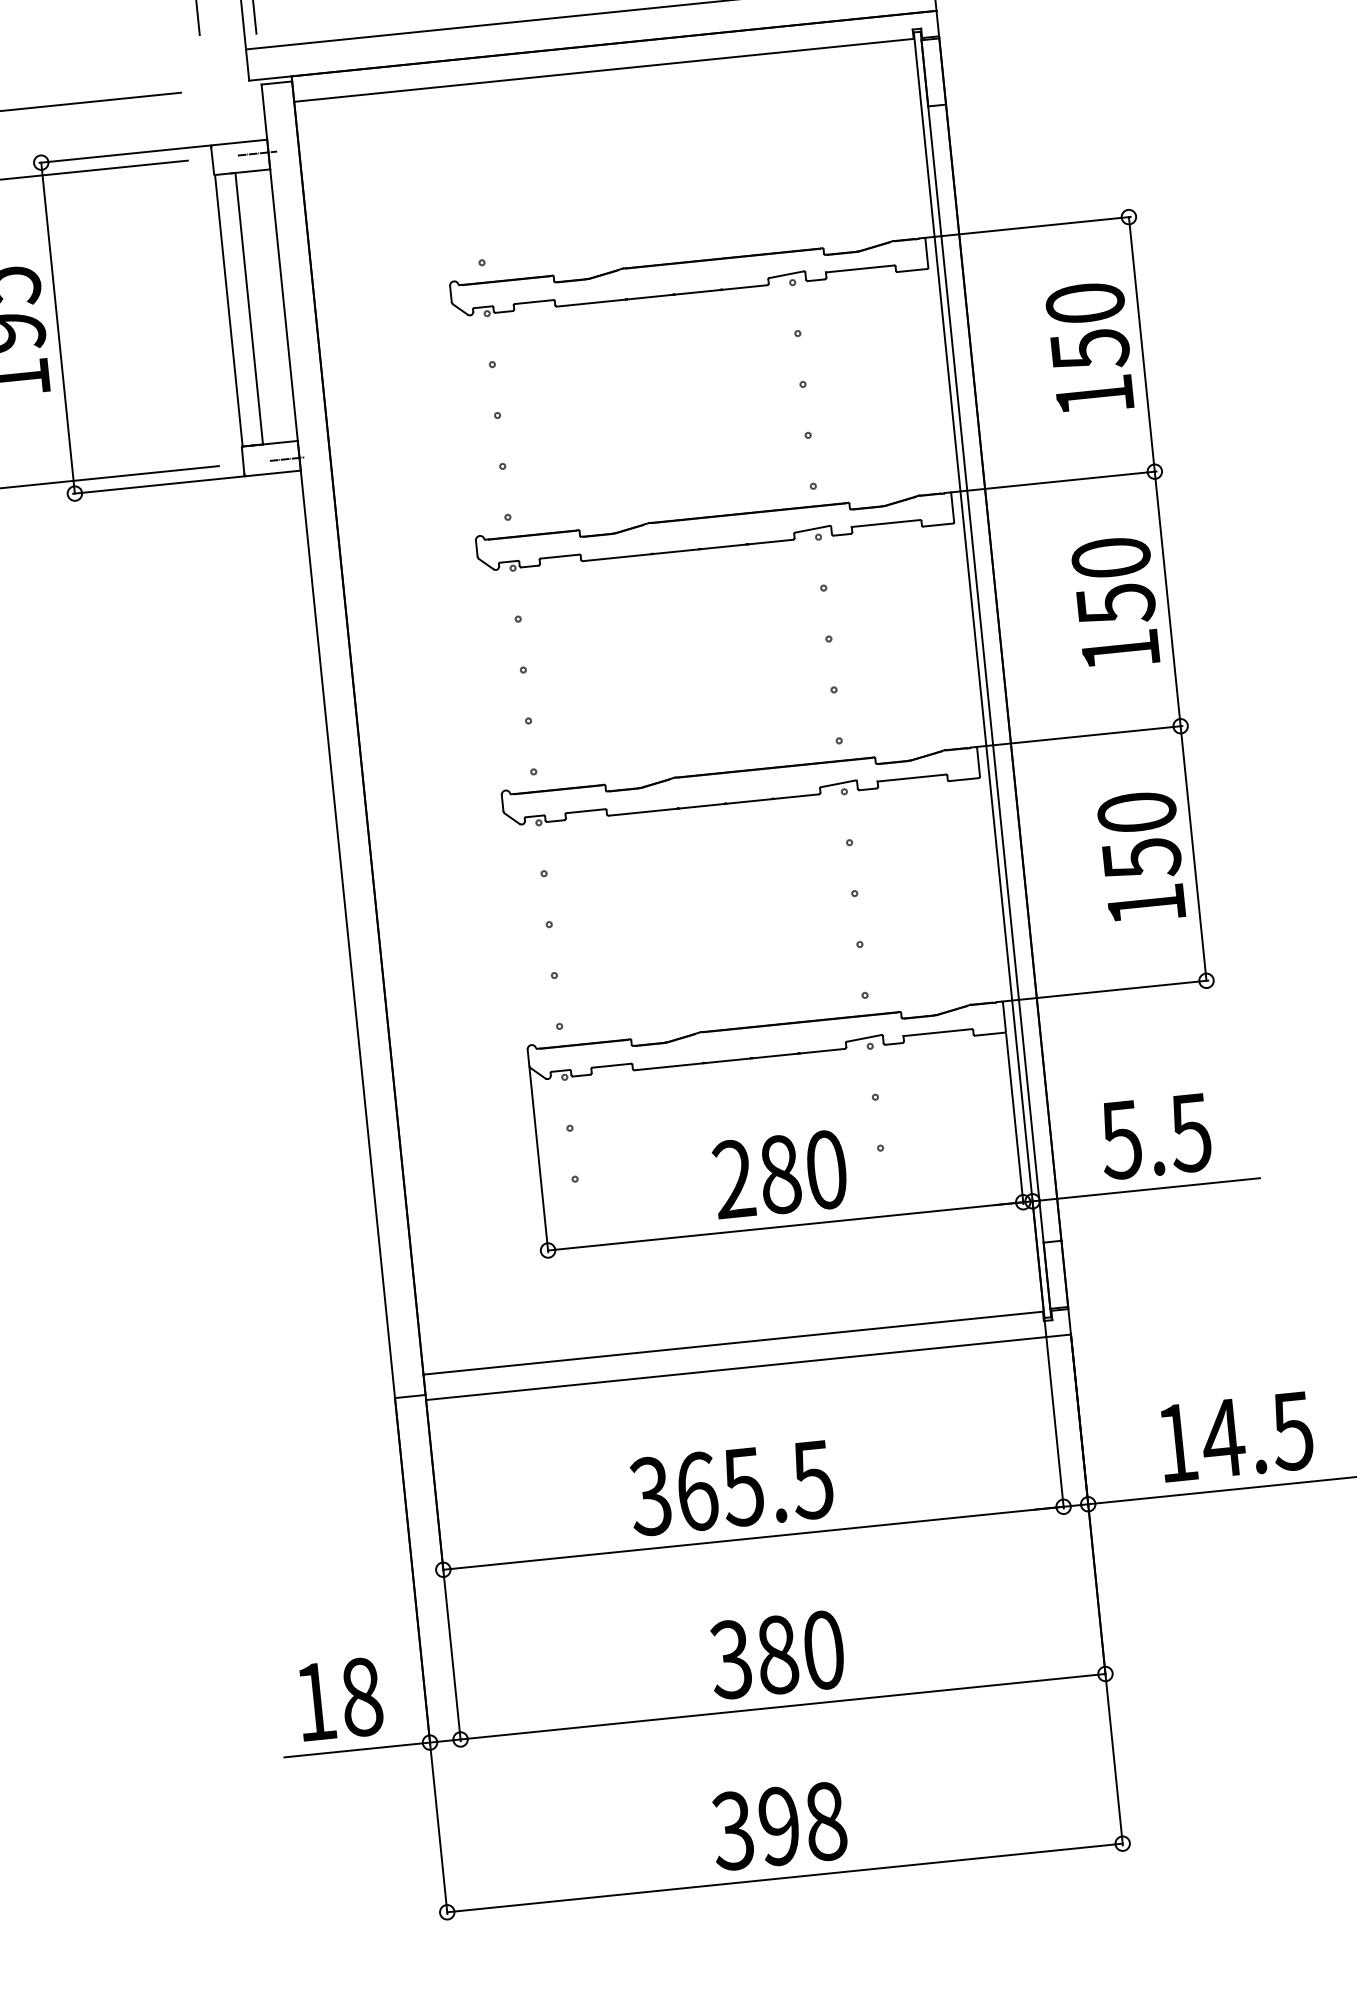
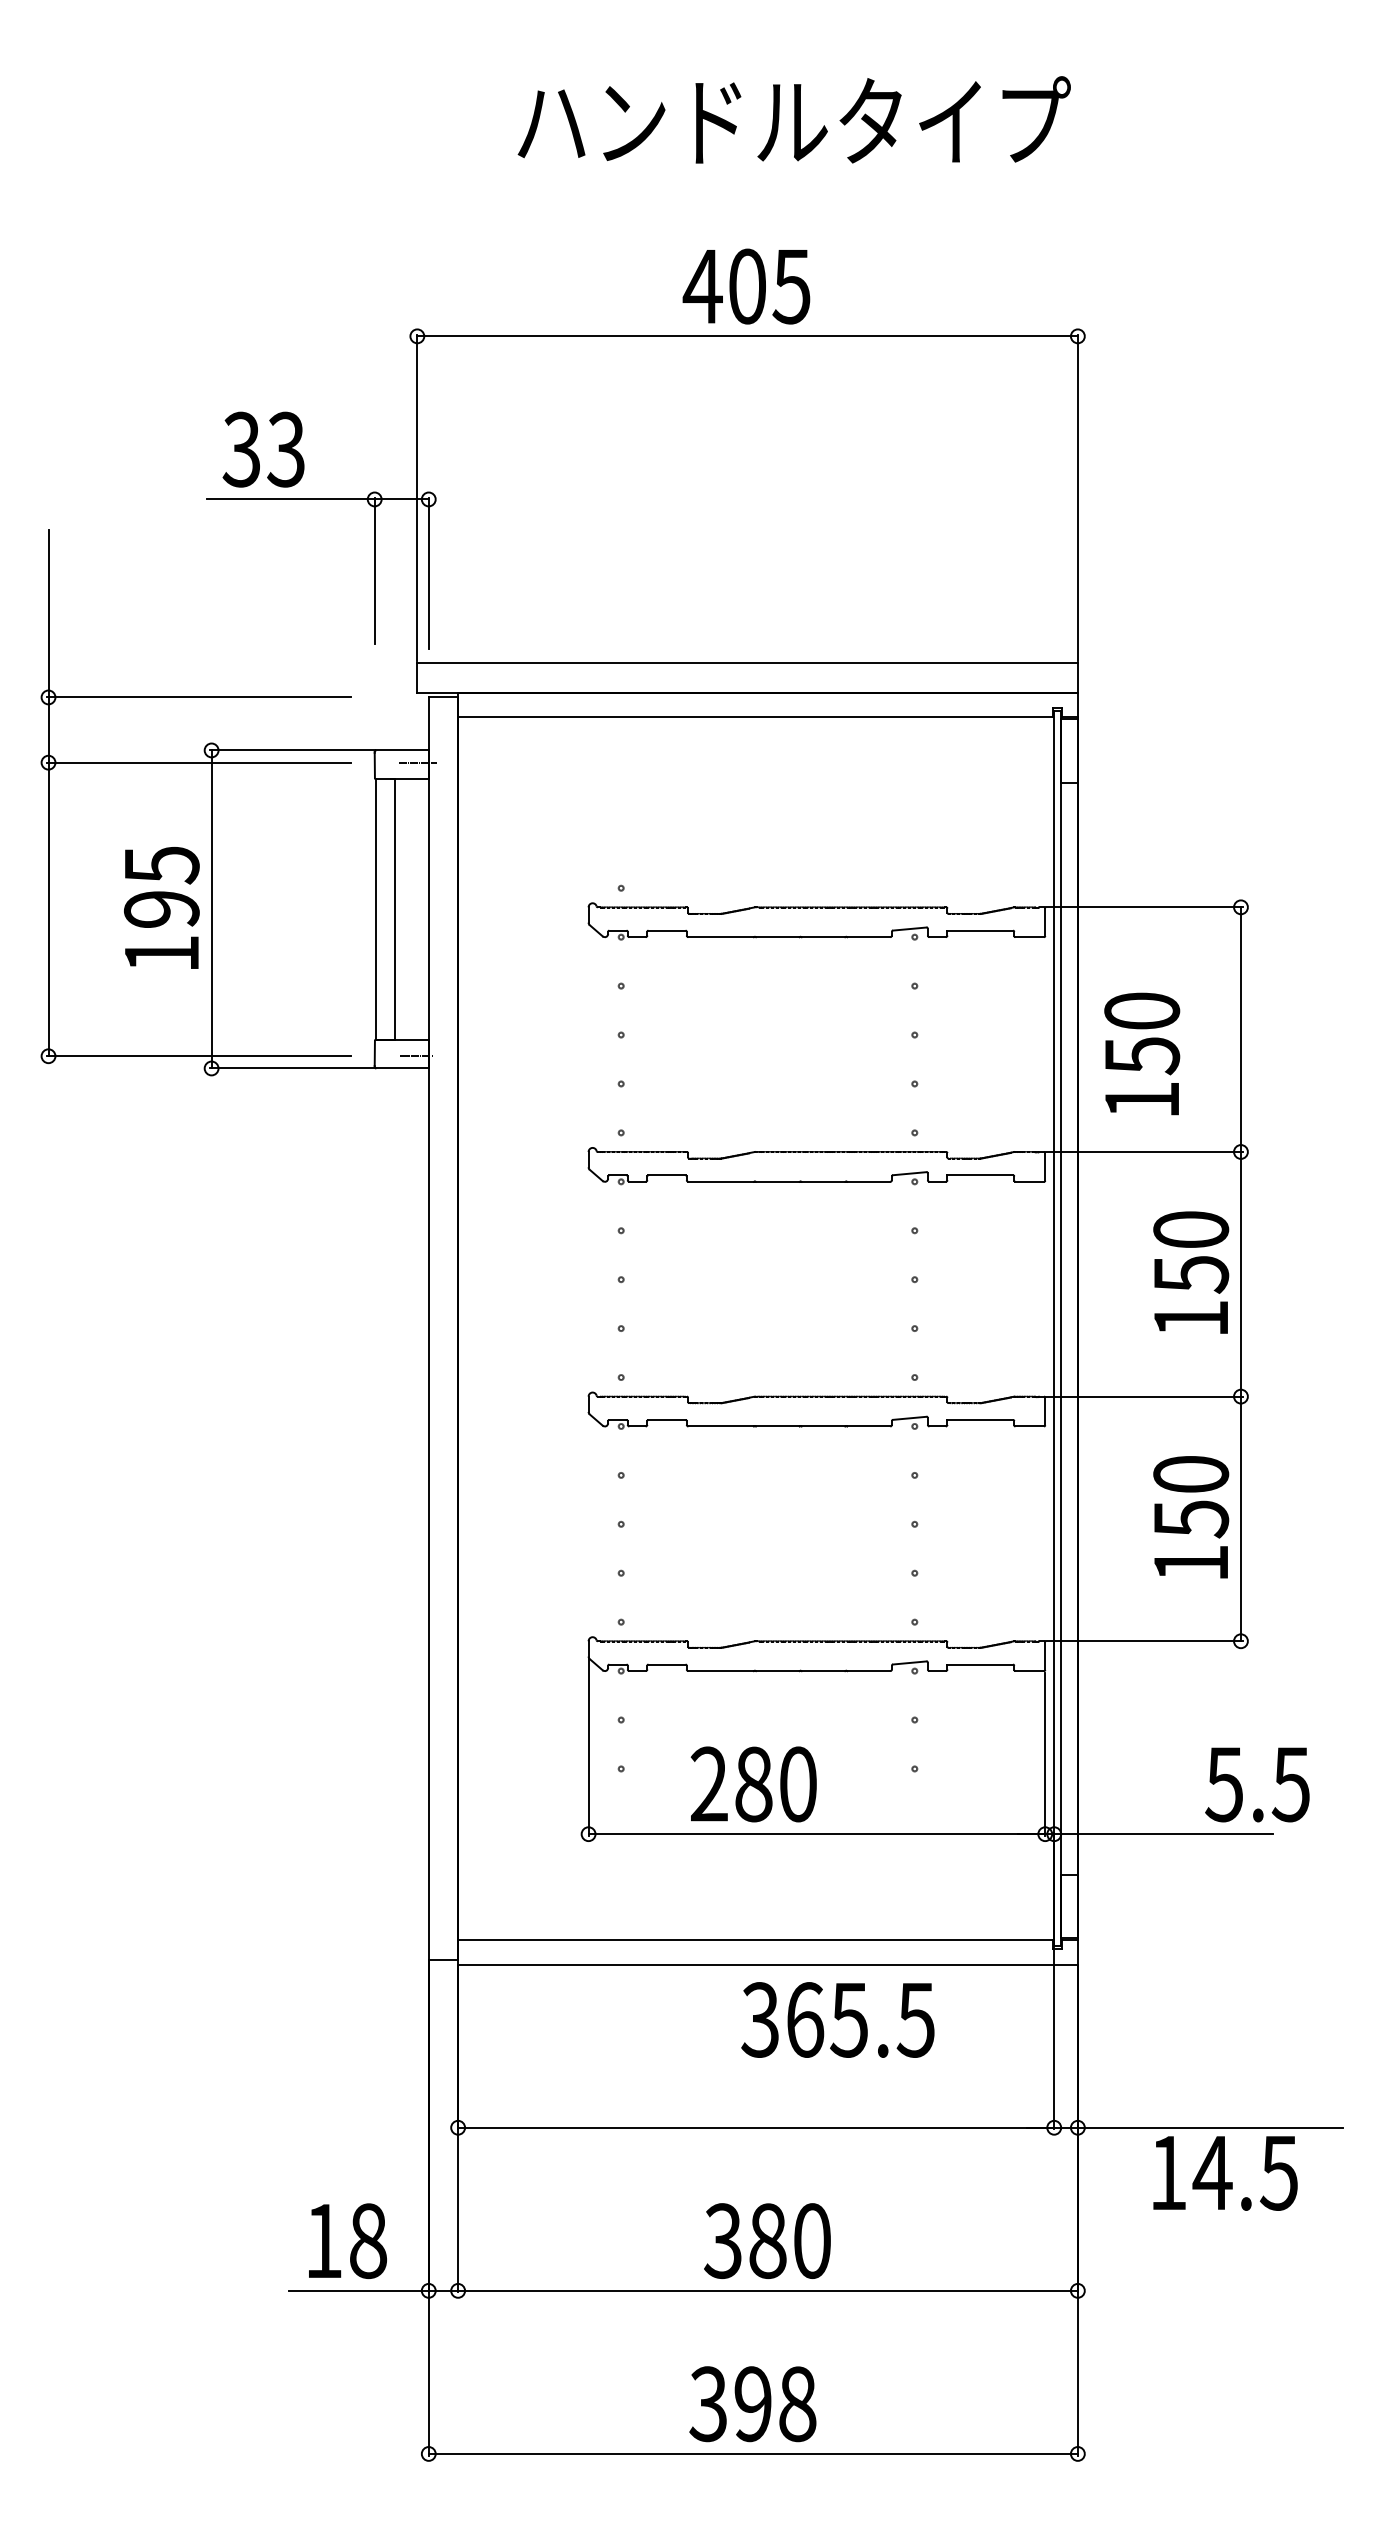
text: (1090, 347) -> (1142, 1053), moved
text: (1155, 1136) -> (1257, 1784), moved
text: (779, 1174) -> (753, 1784), moved
text: (1236, 1437) -> (1225, 2173), moved
text: (730, 1487) -> (837, 2019), moved

